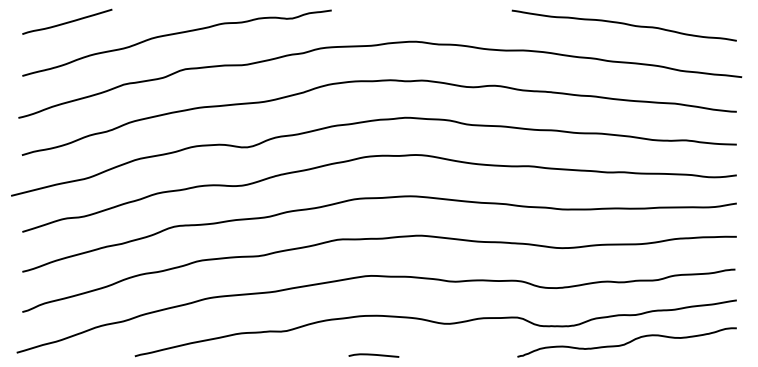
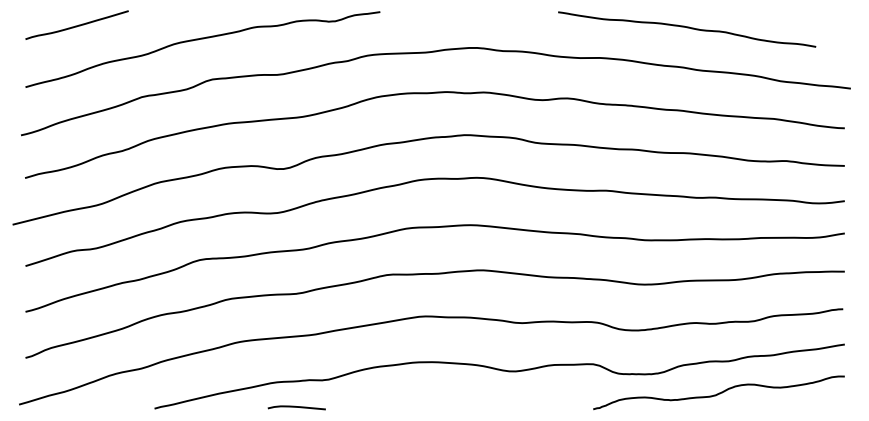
curve: (623, 24) -> (686, 28), moved
curve: (373, 355) -> (296, 407), moved

